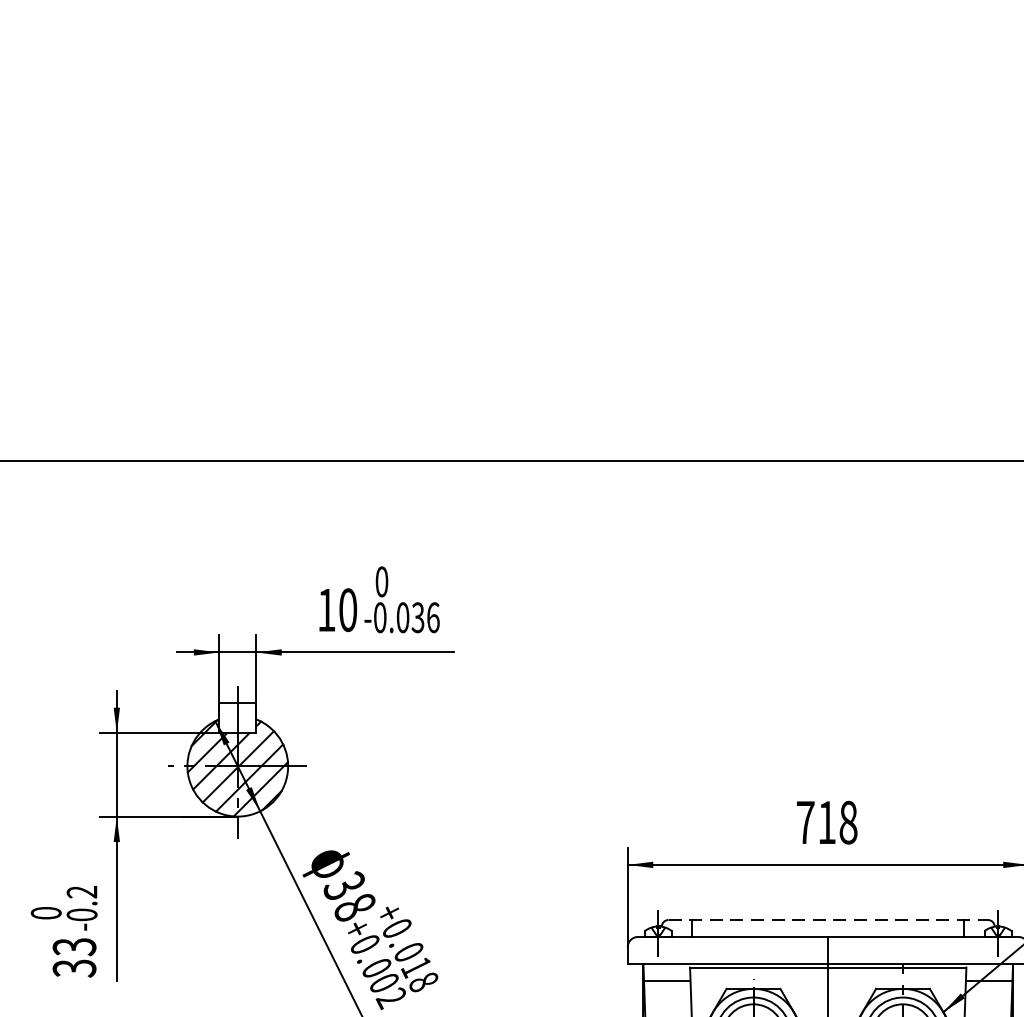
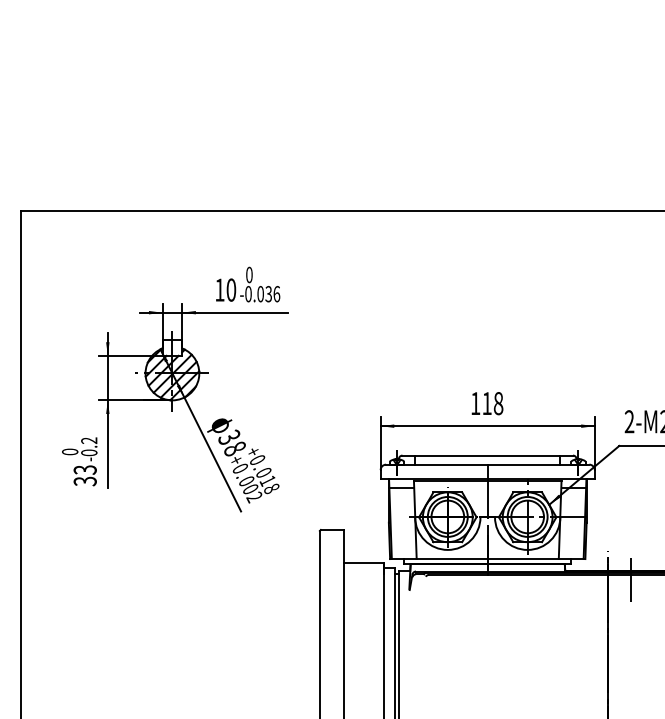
text: (805, 822) -> (475, 403), 718 -> 118
line: (829, 919) -> (488, 455), dashed -> solid

